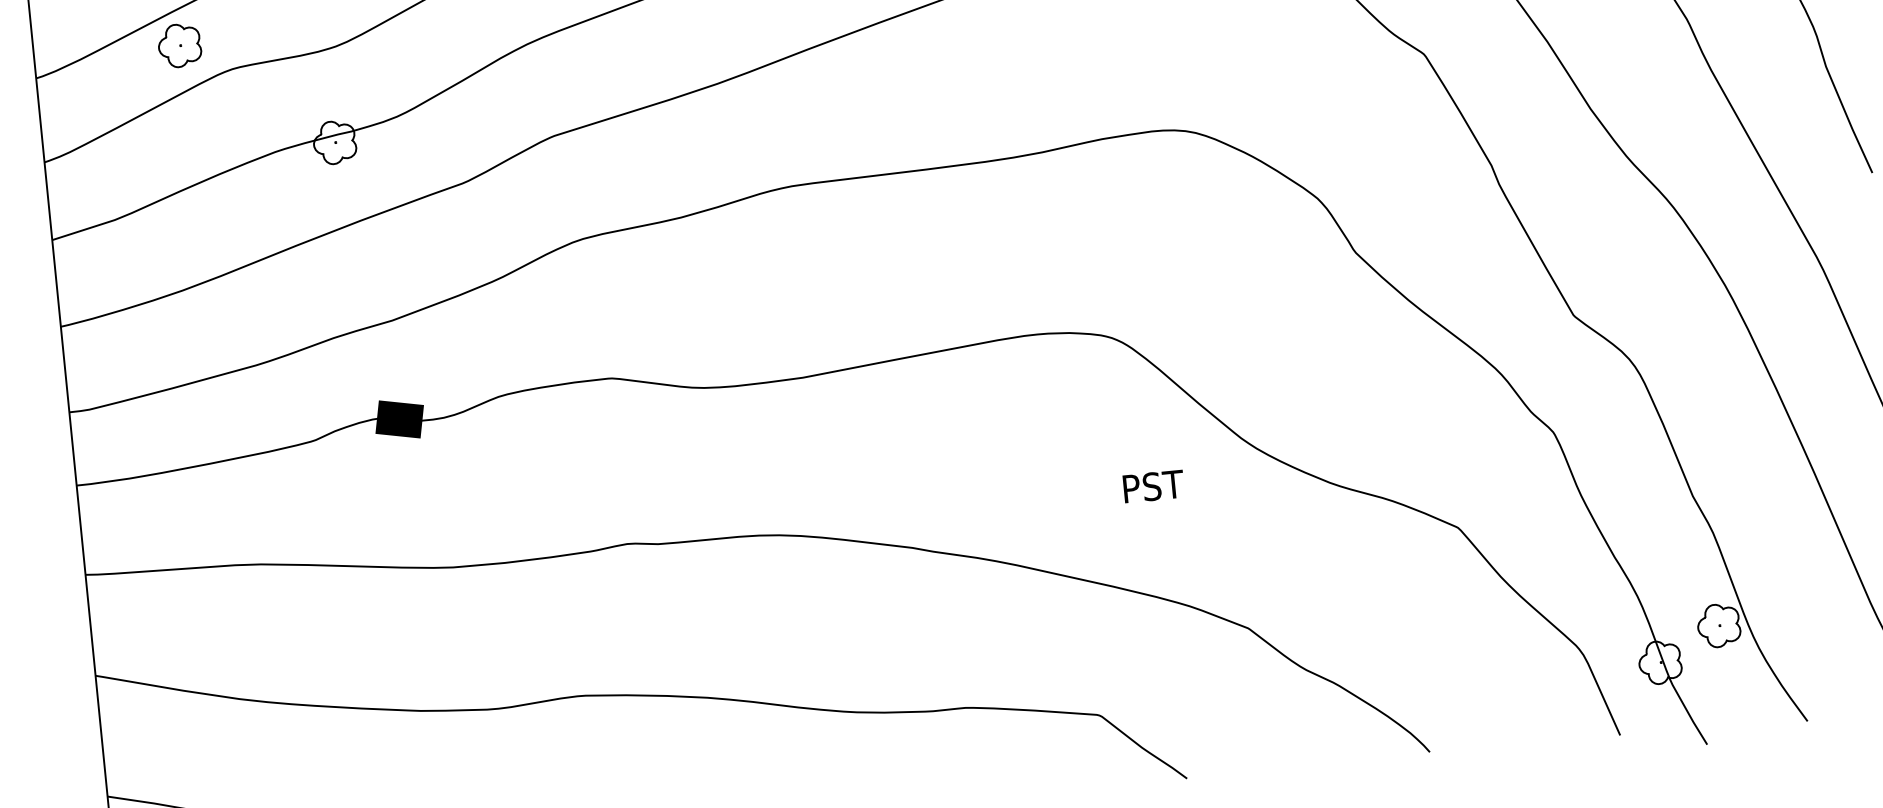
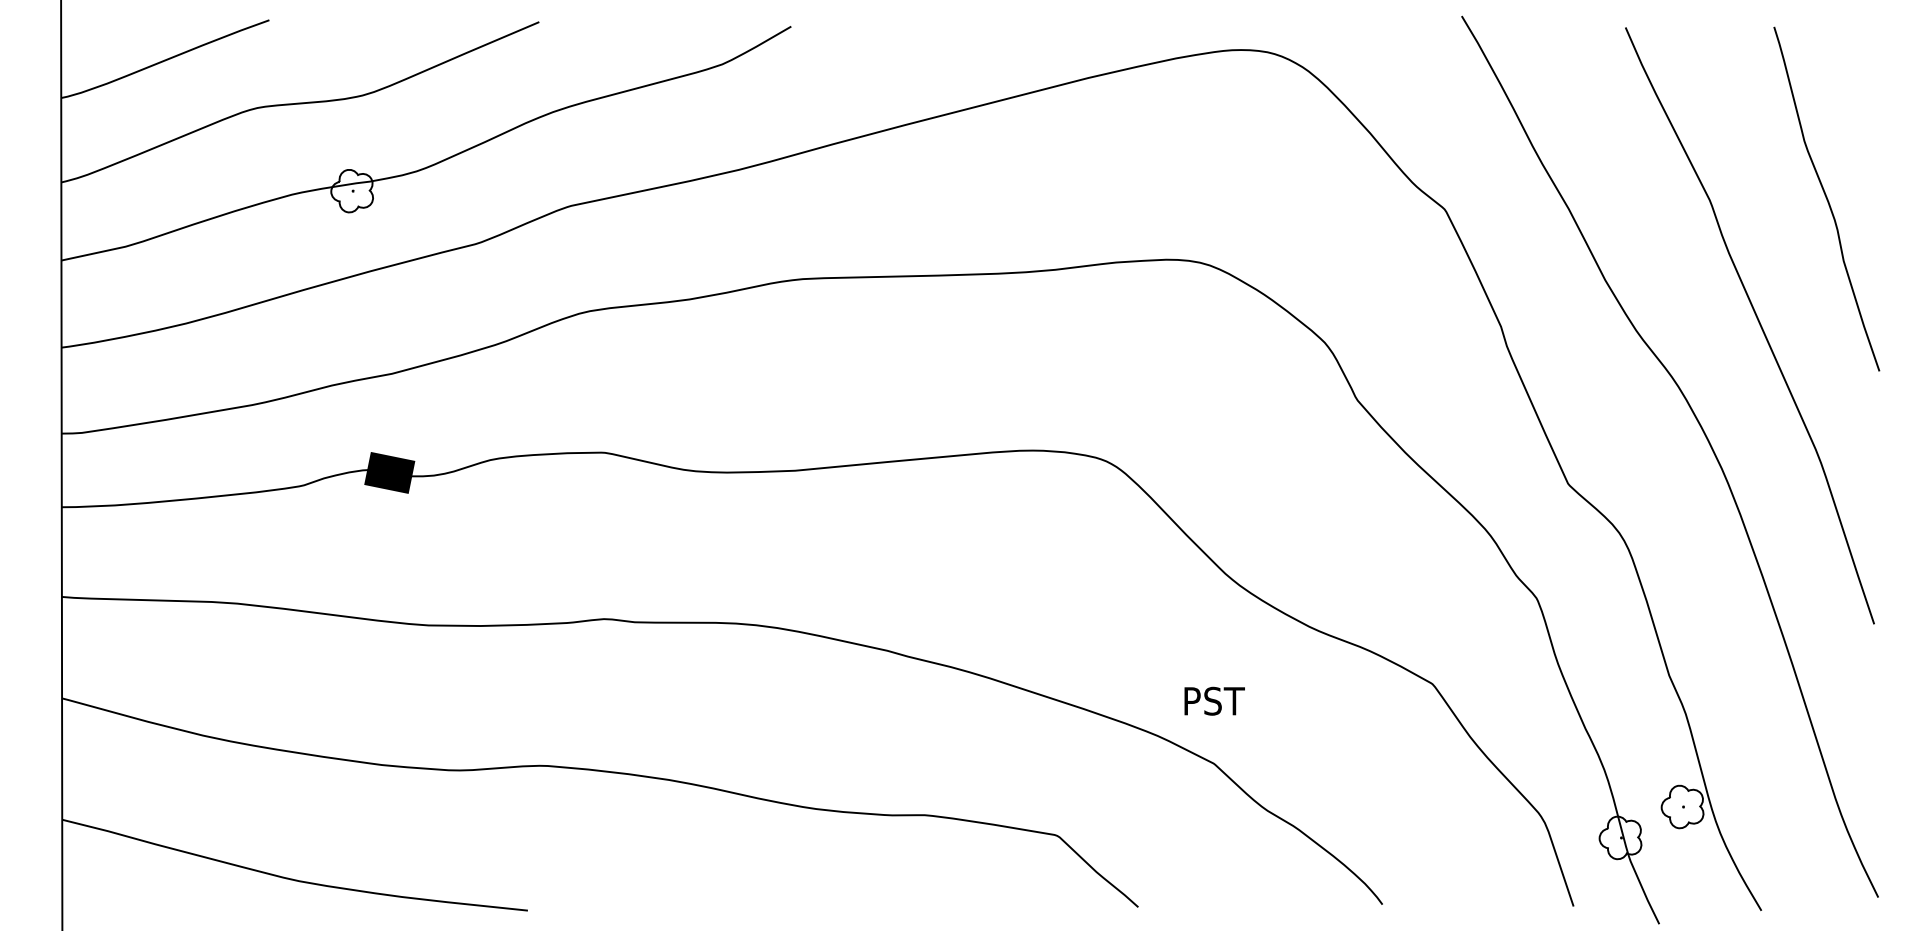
part: (179, 45) -> (207, 79), removed
text: (1153, 485) -> (1214, 700), moved

